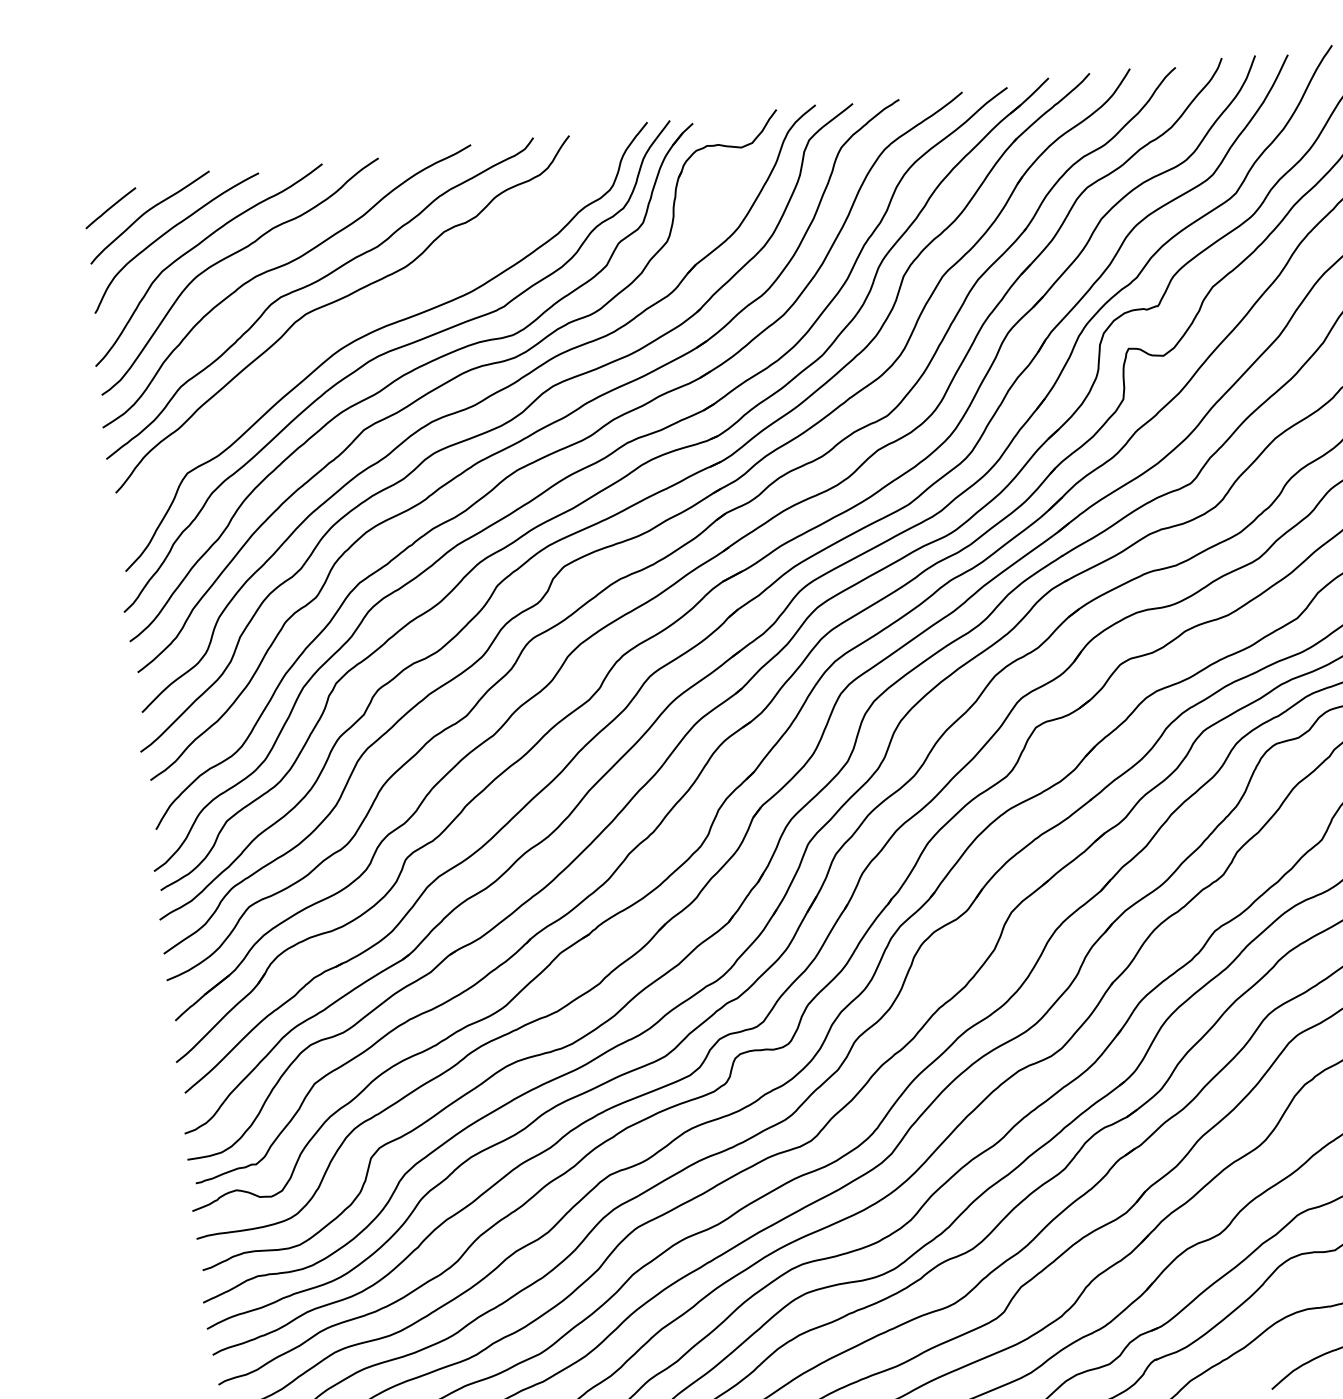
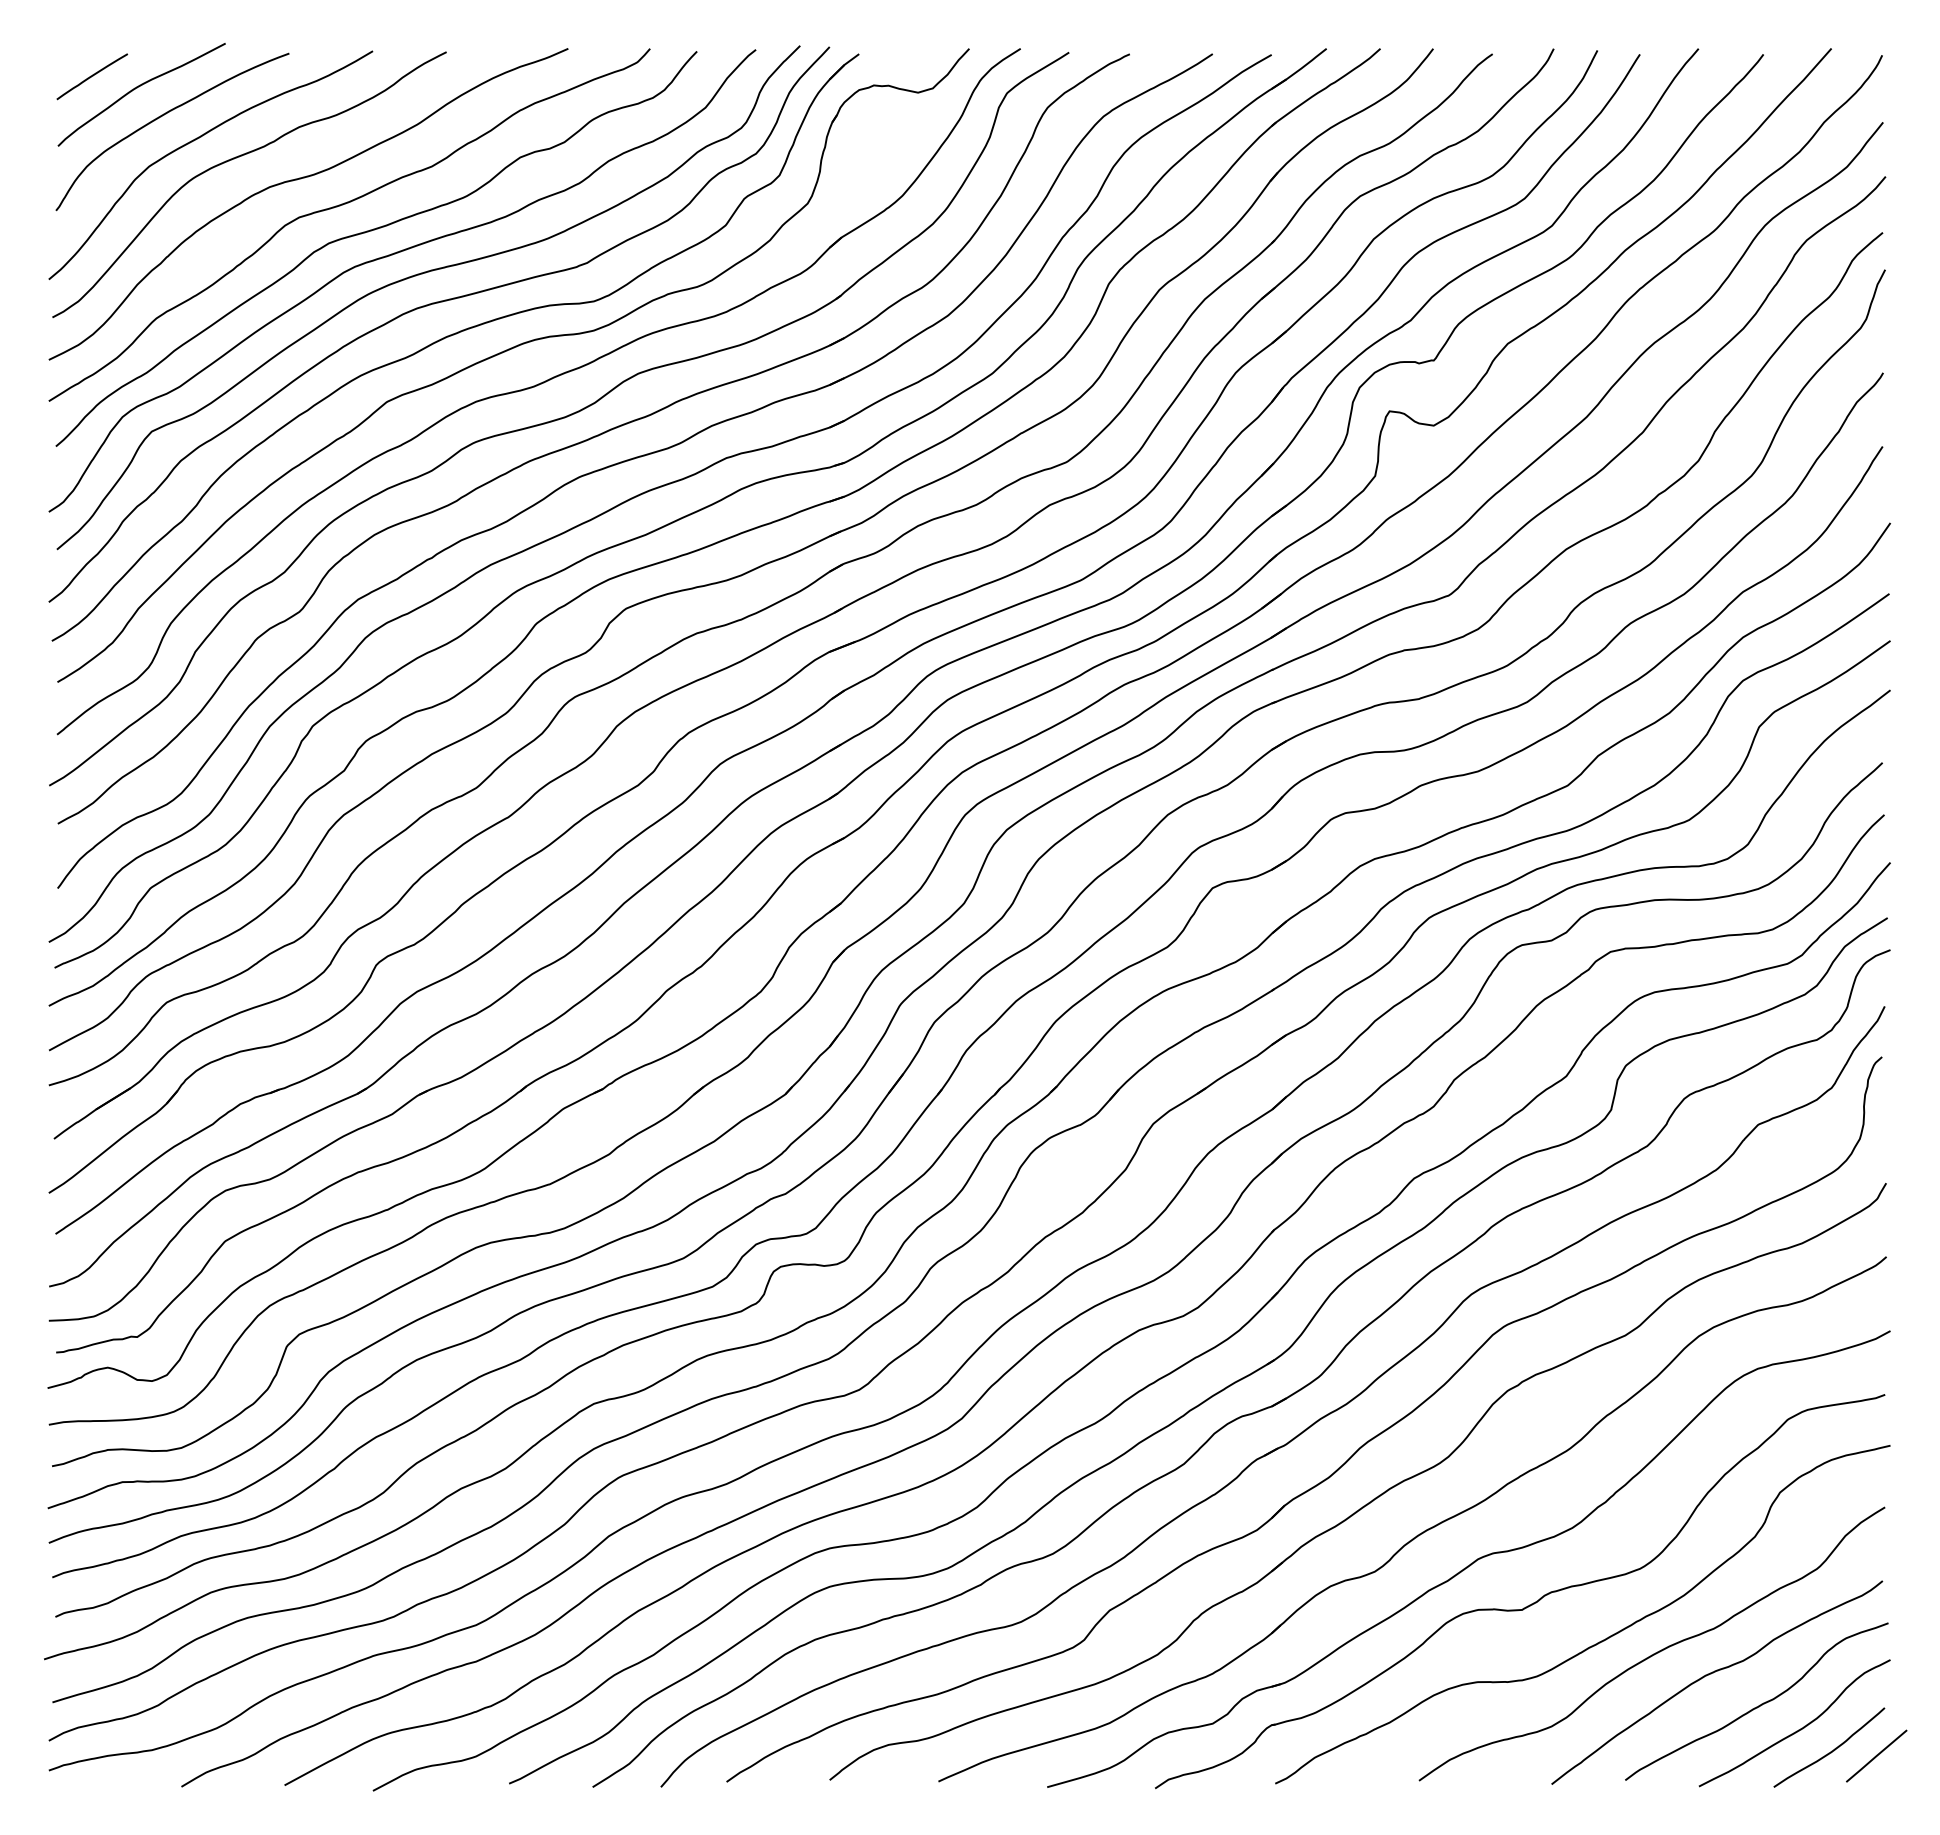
curve: (357, 316) -> (395, 254), added

